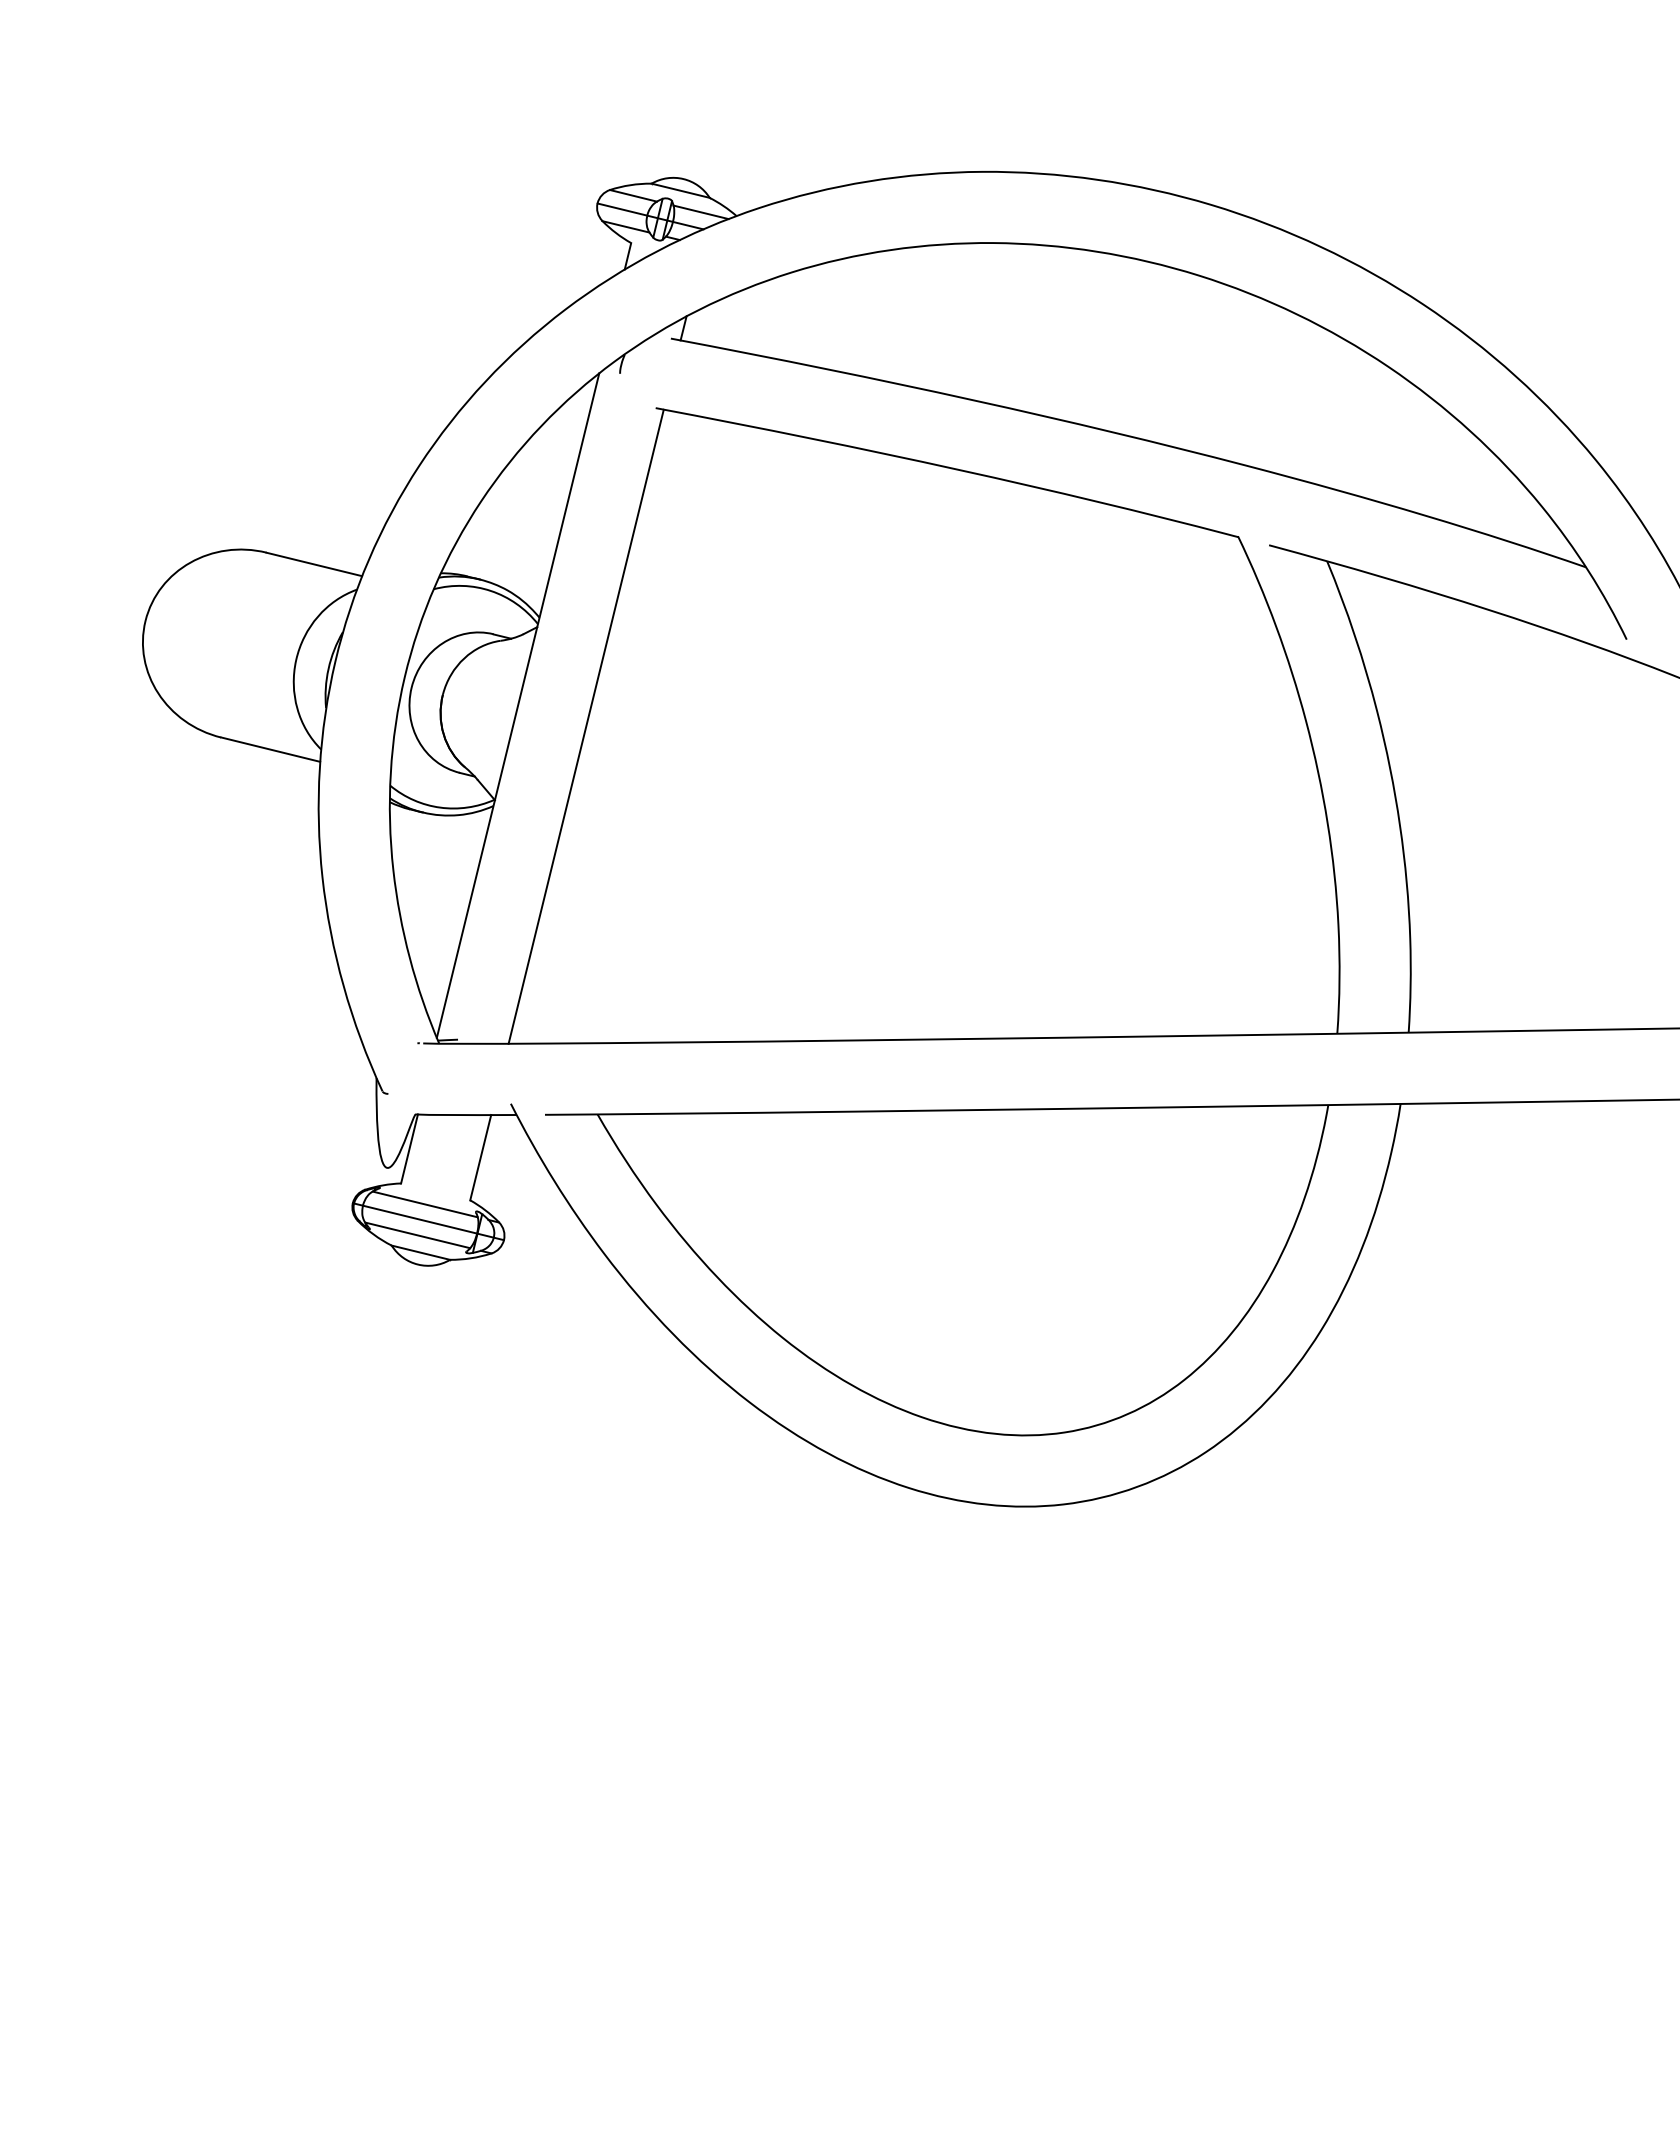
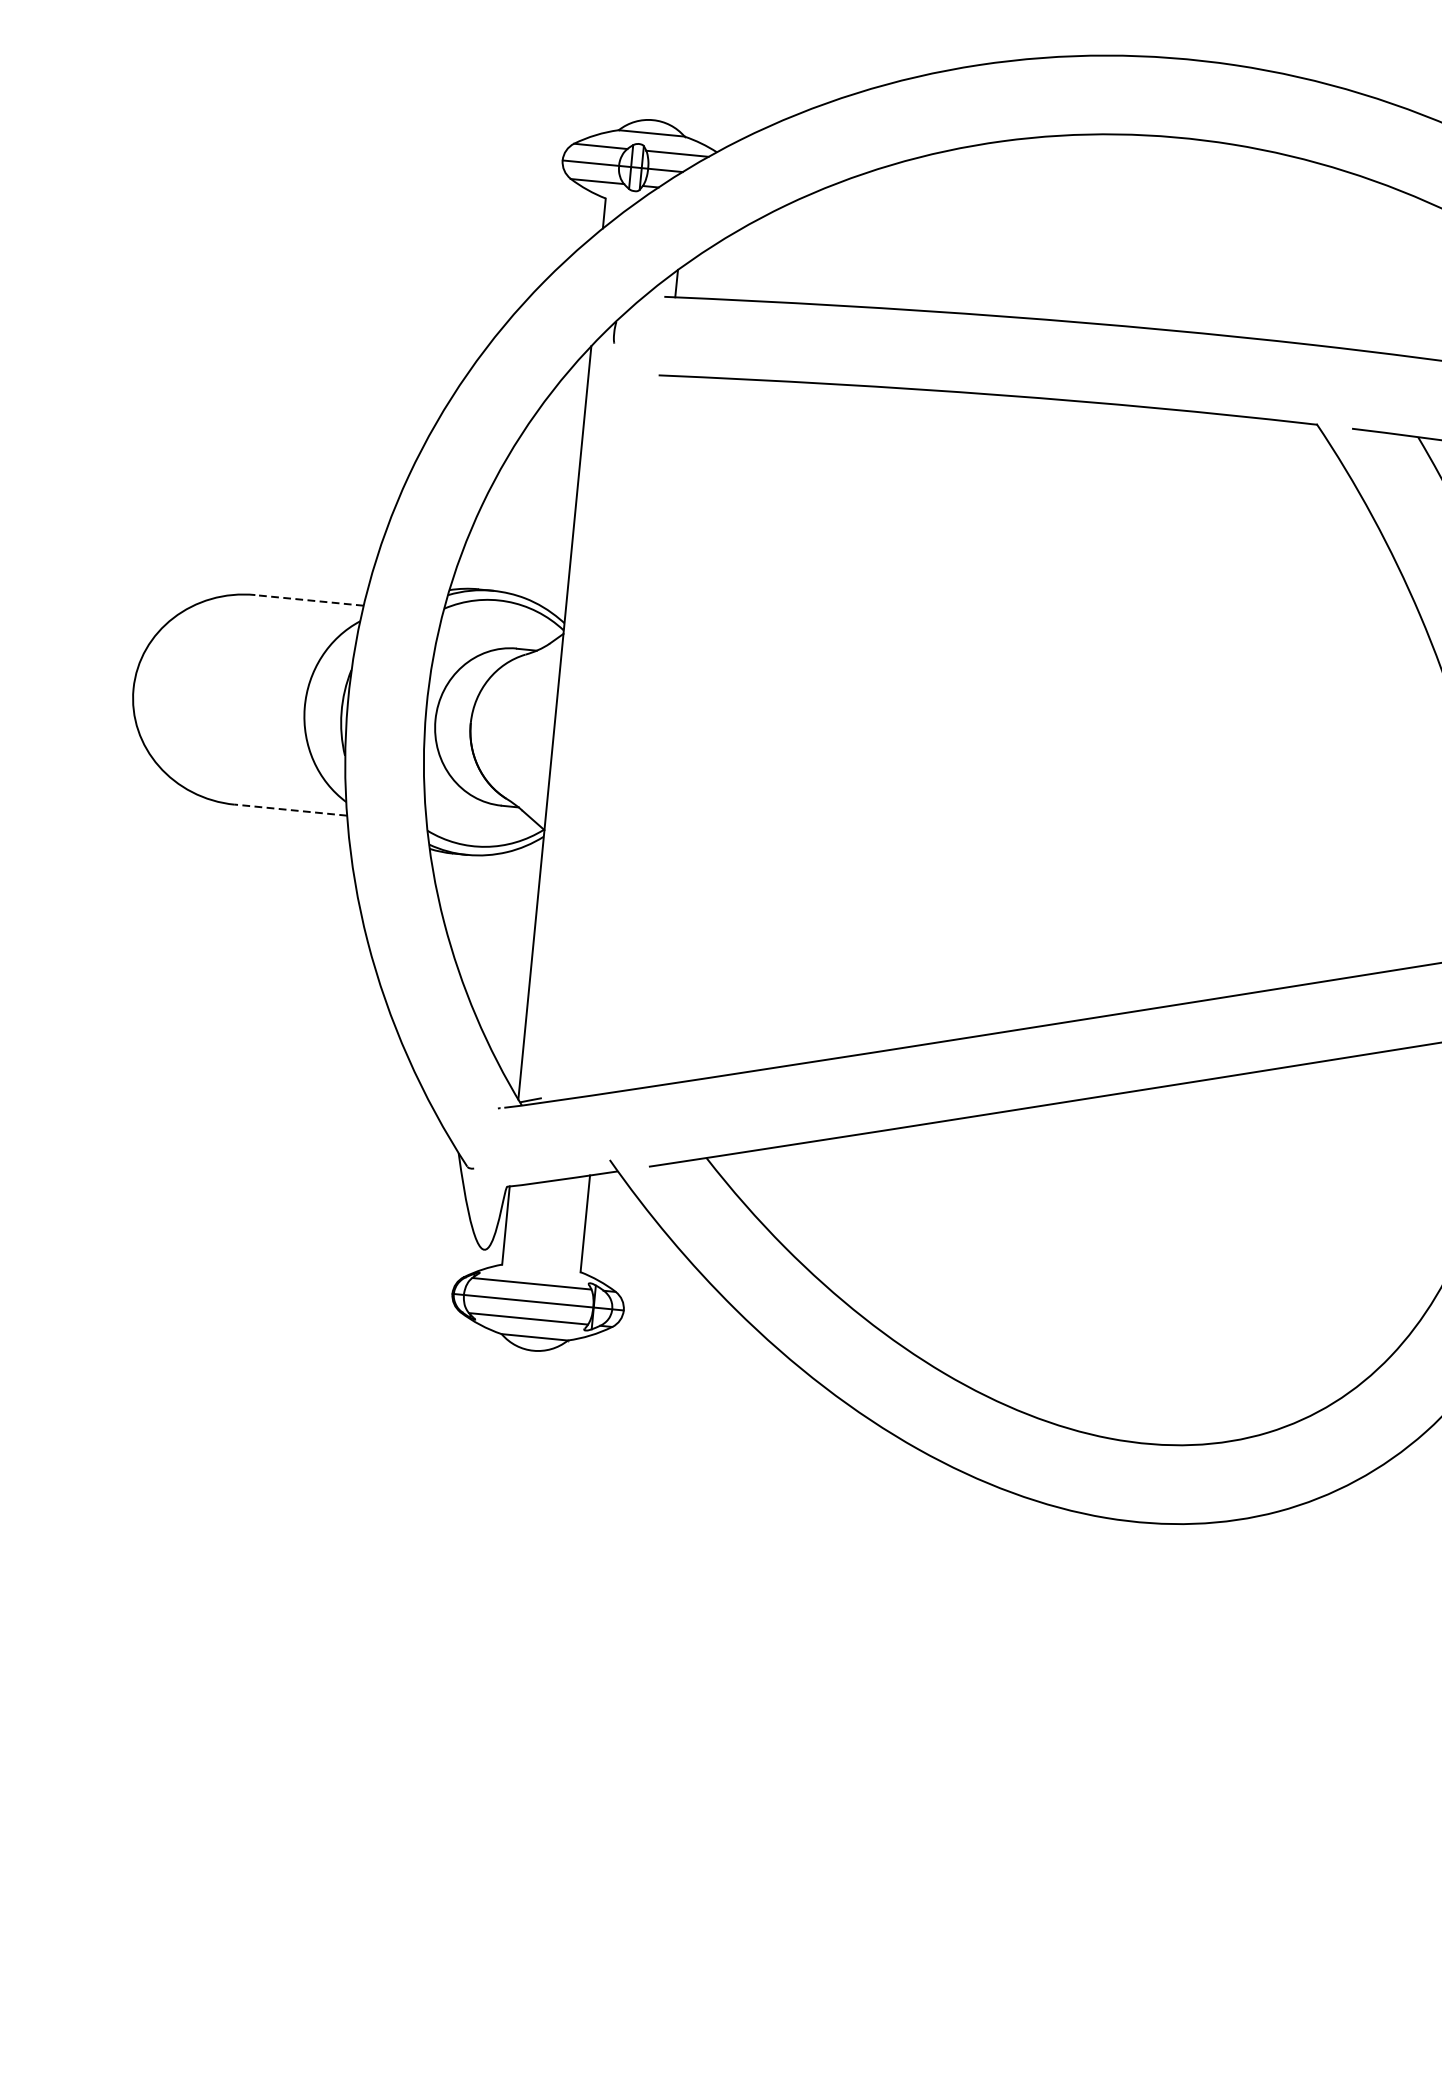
line: (313, 564) -> (308, 600), solid -> dashed
line: (585, 726) -> (632, 735), removed
line: (270, 749) -> (290, 809), solid -> dashed

